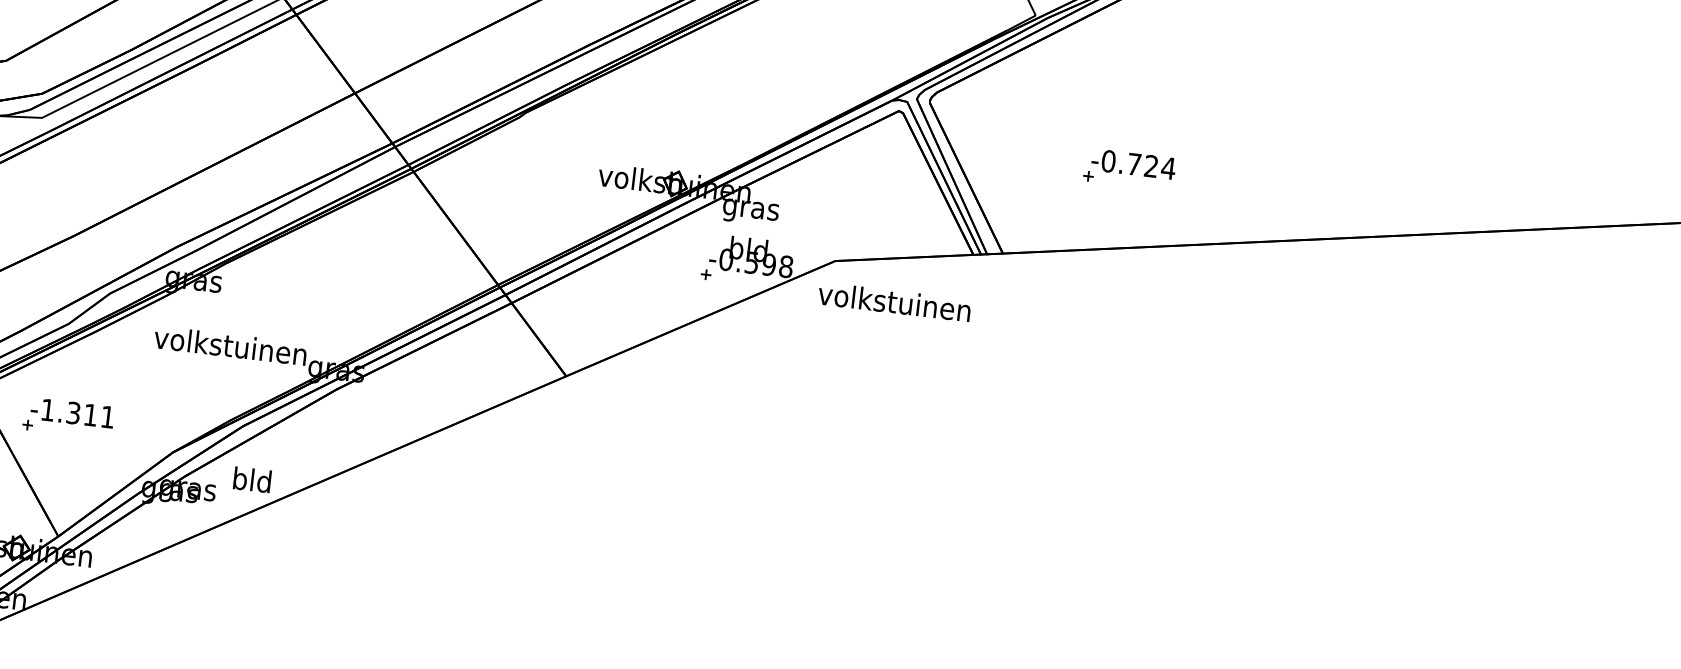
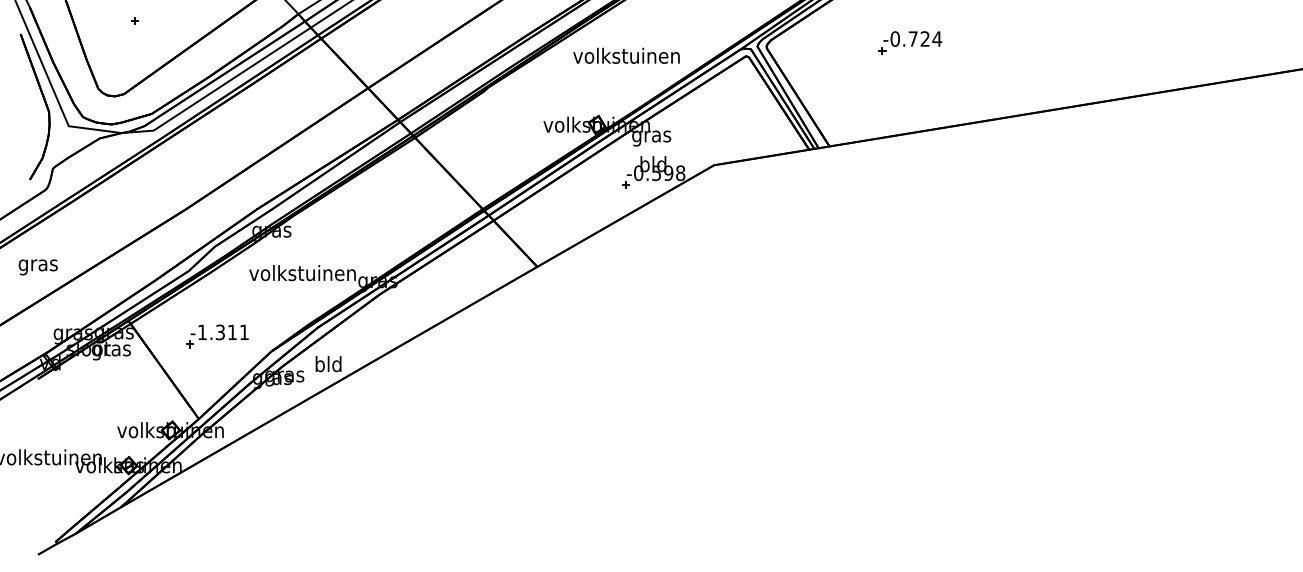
part: (1129, 168) -> (910, 42), moved
text: (894, 301) -> (626, 55), moved
part: (68, 418) -> (217, 336), moved

